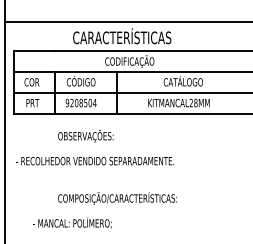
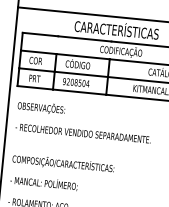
text: (85, 136) -> (41, 108), moved
text: (117, 198) -> (63, 163), moved
text: (72, 222) -> (44, 182), moved

